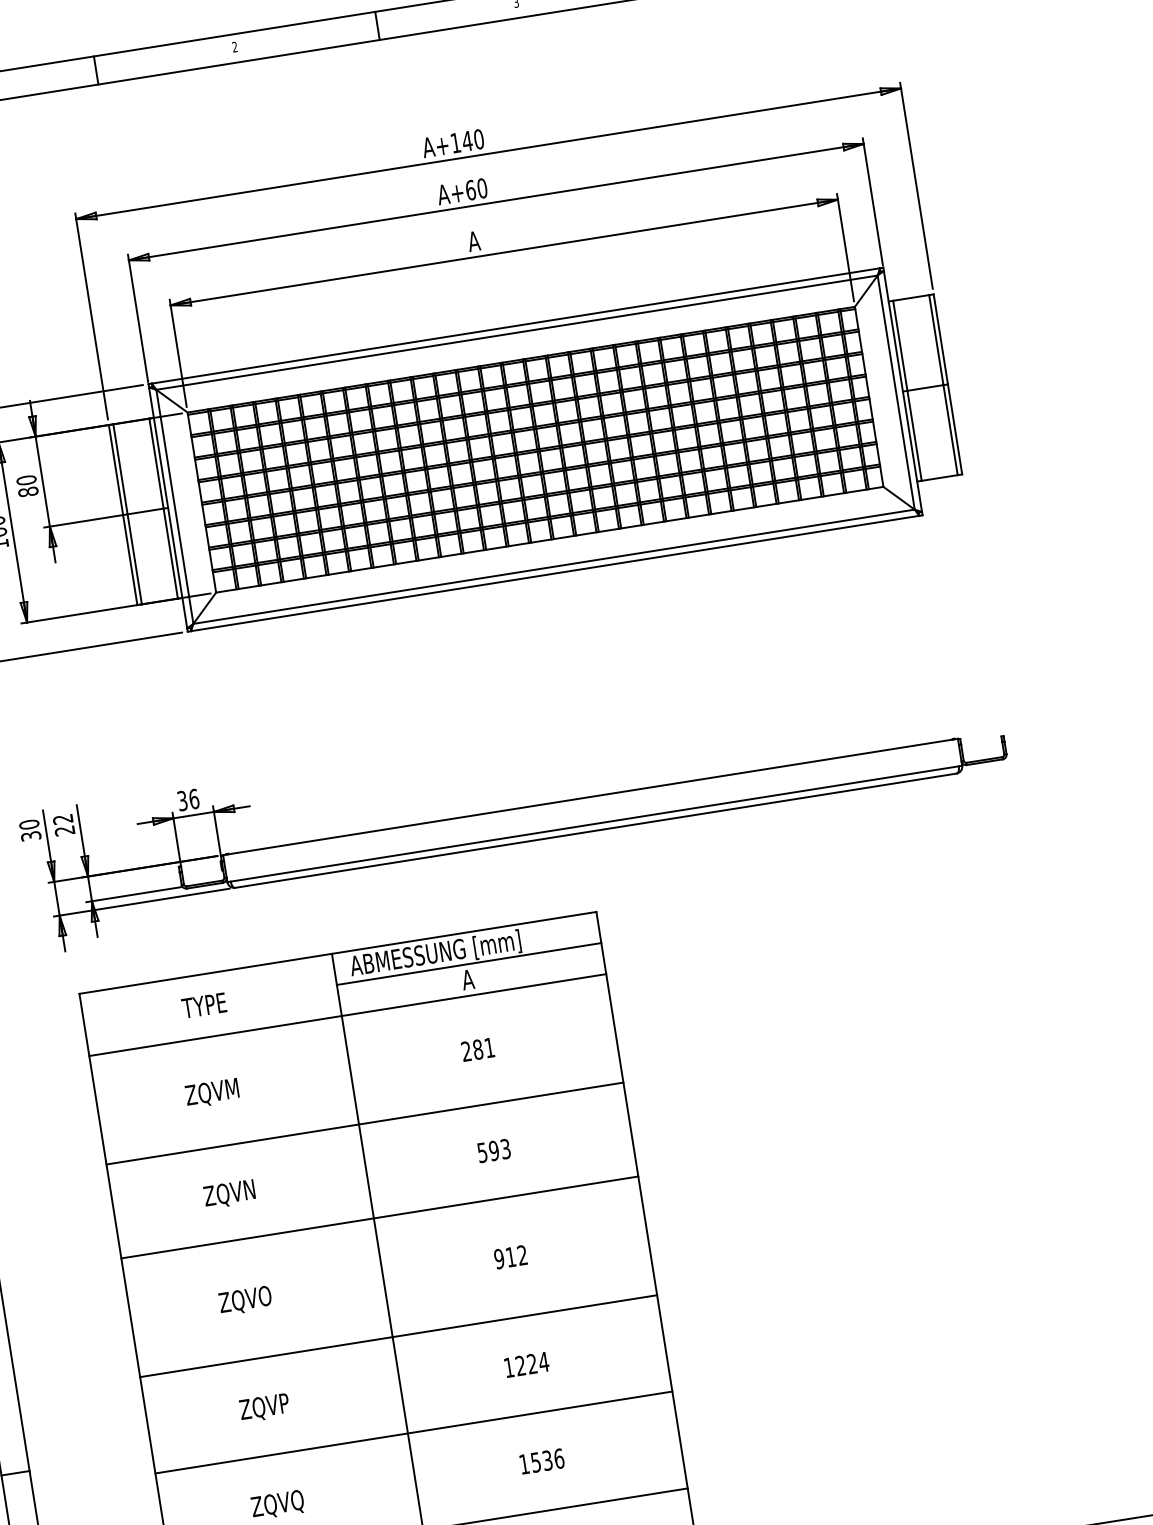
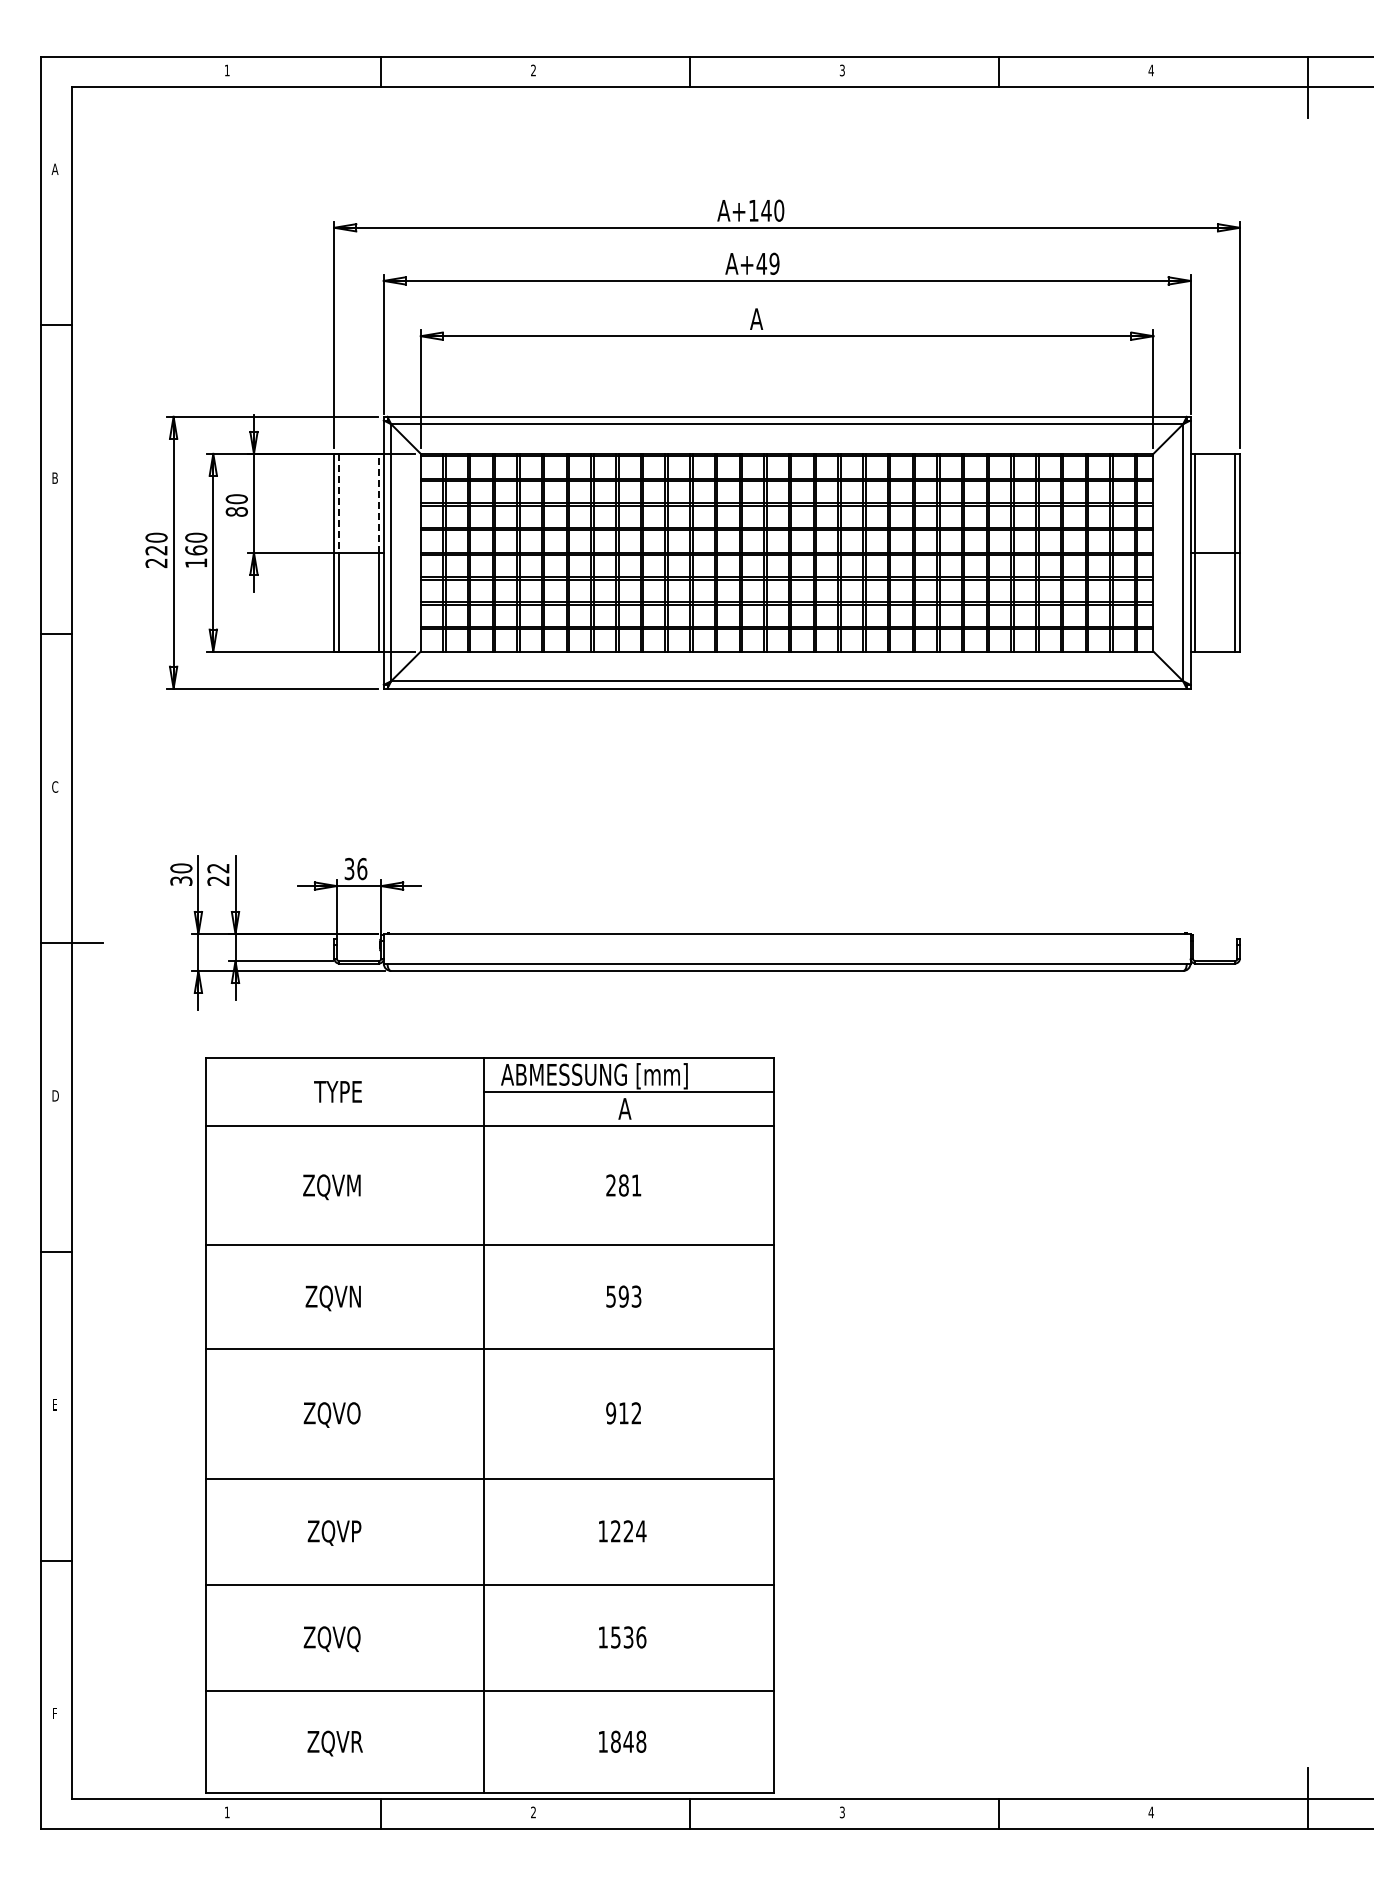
text: (475, 189) -> (767, 263), A+60 -> A+49
line: (156, 462) -> (378, 502), solid -> dashed
line: (120, 469) -> (339, 503), solid -> dashed

